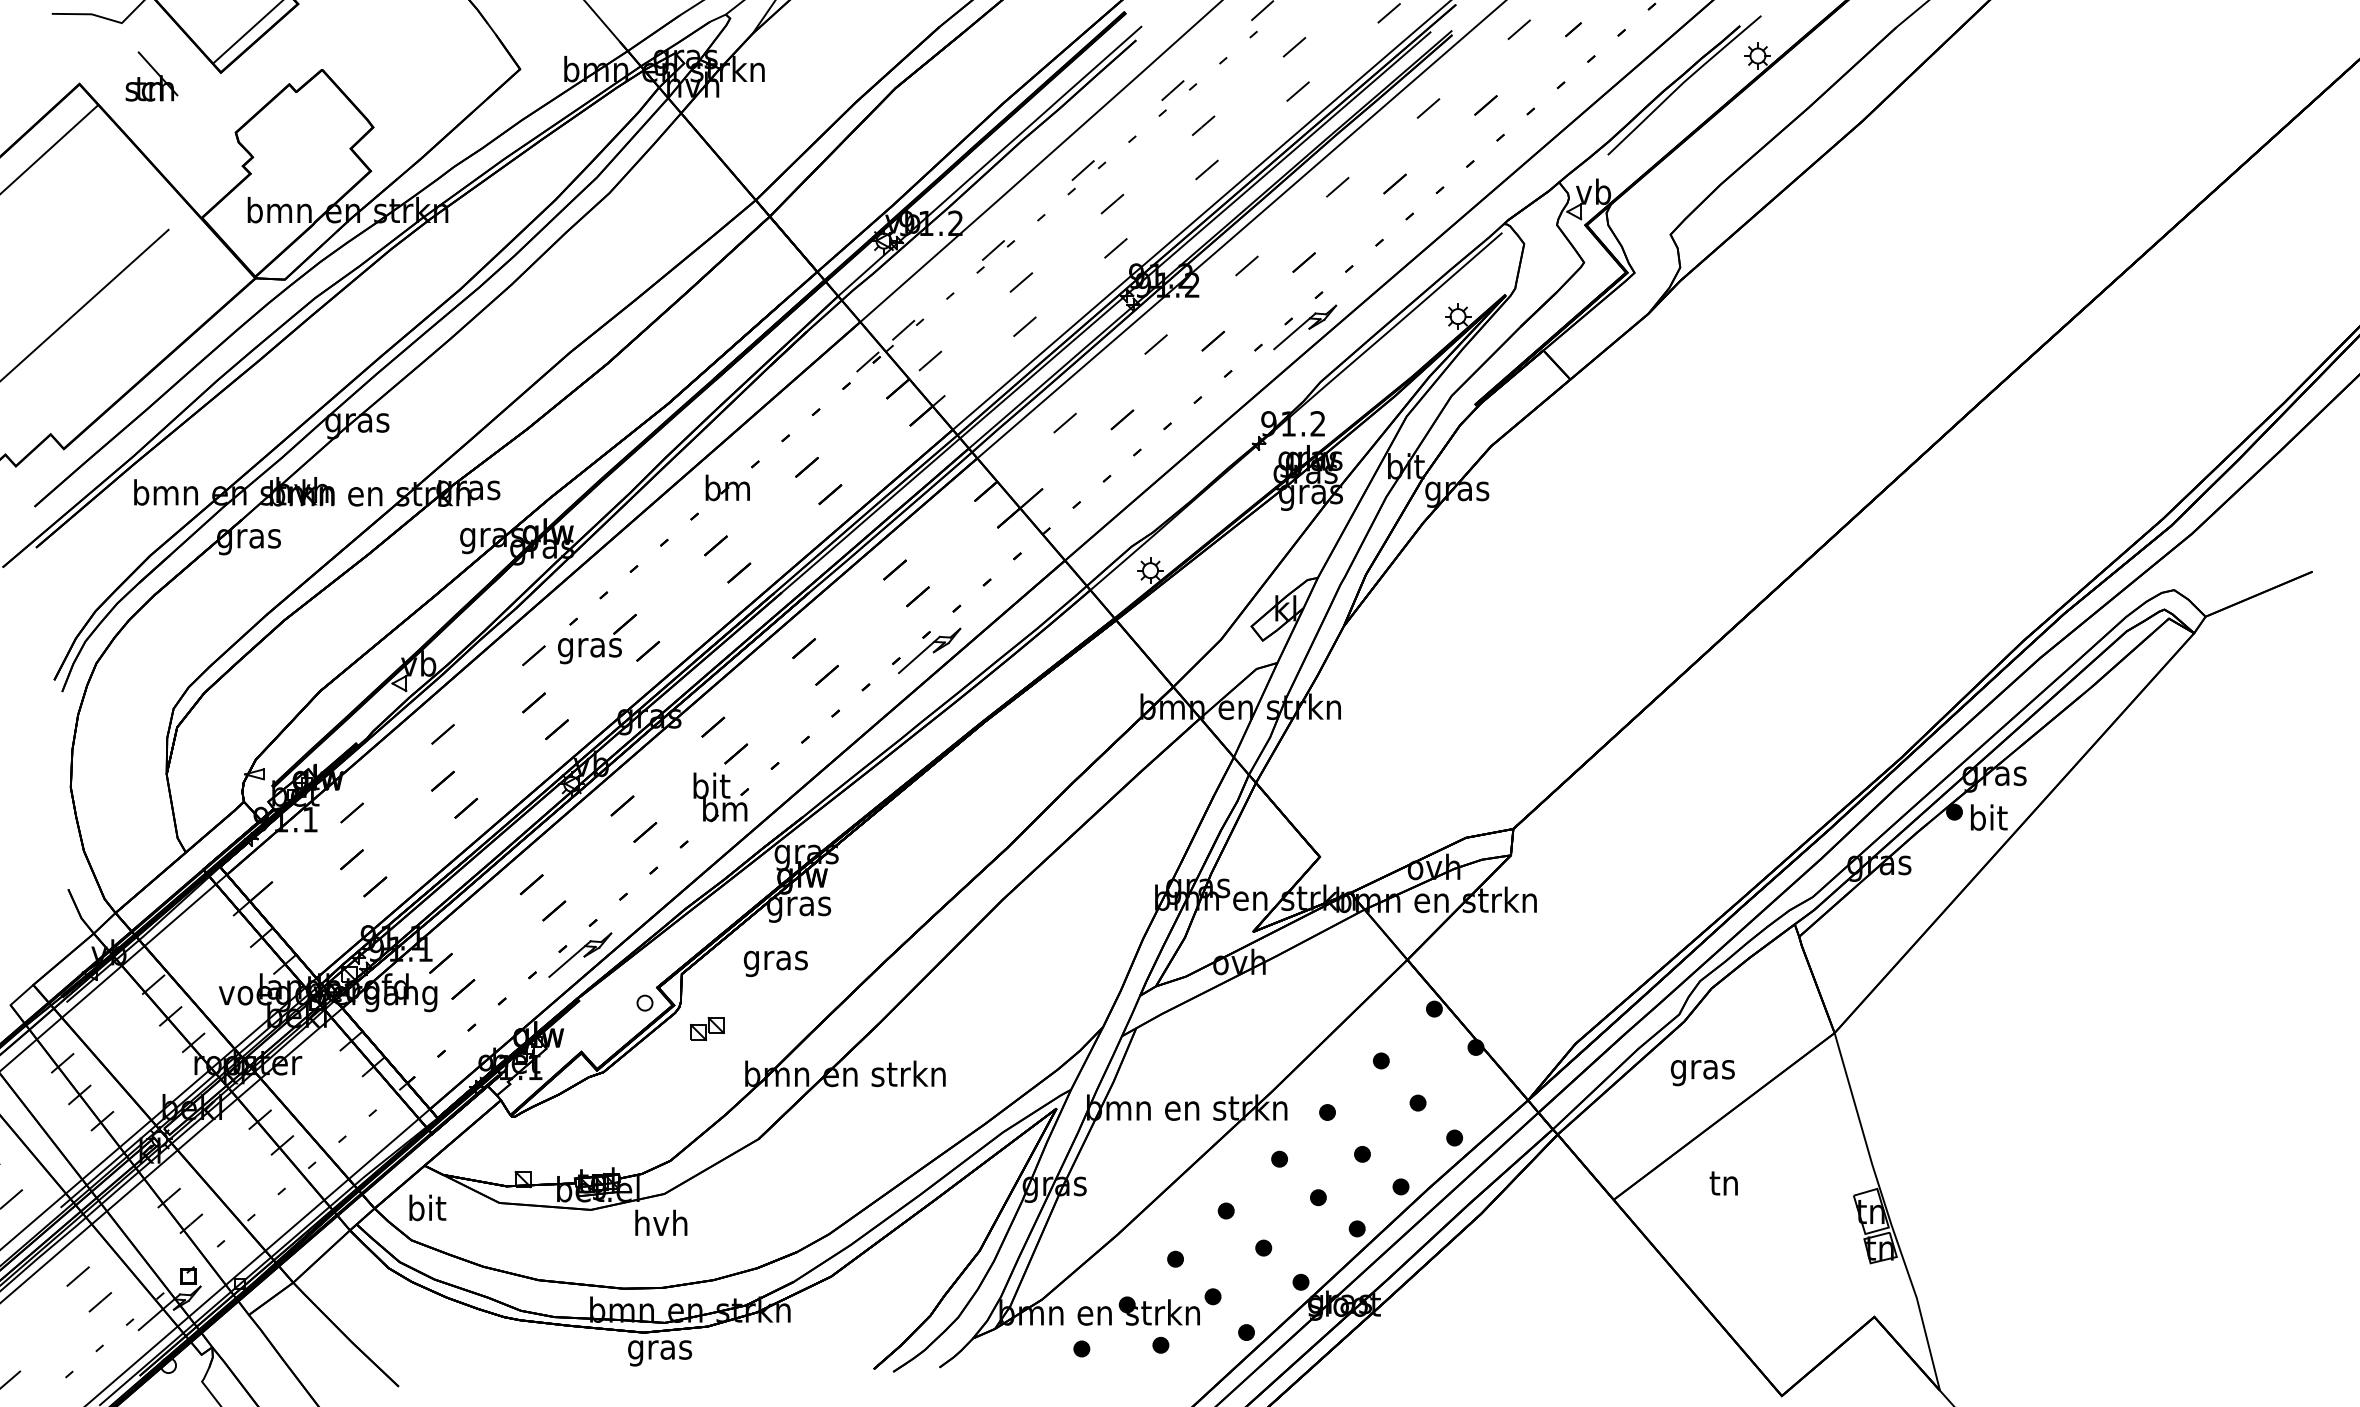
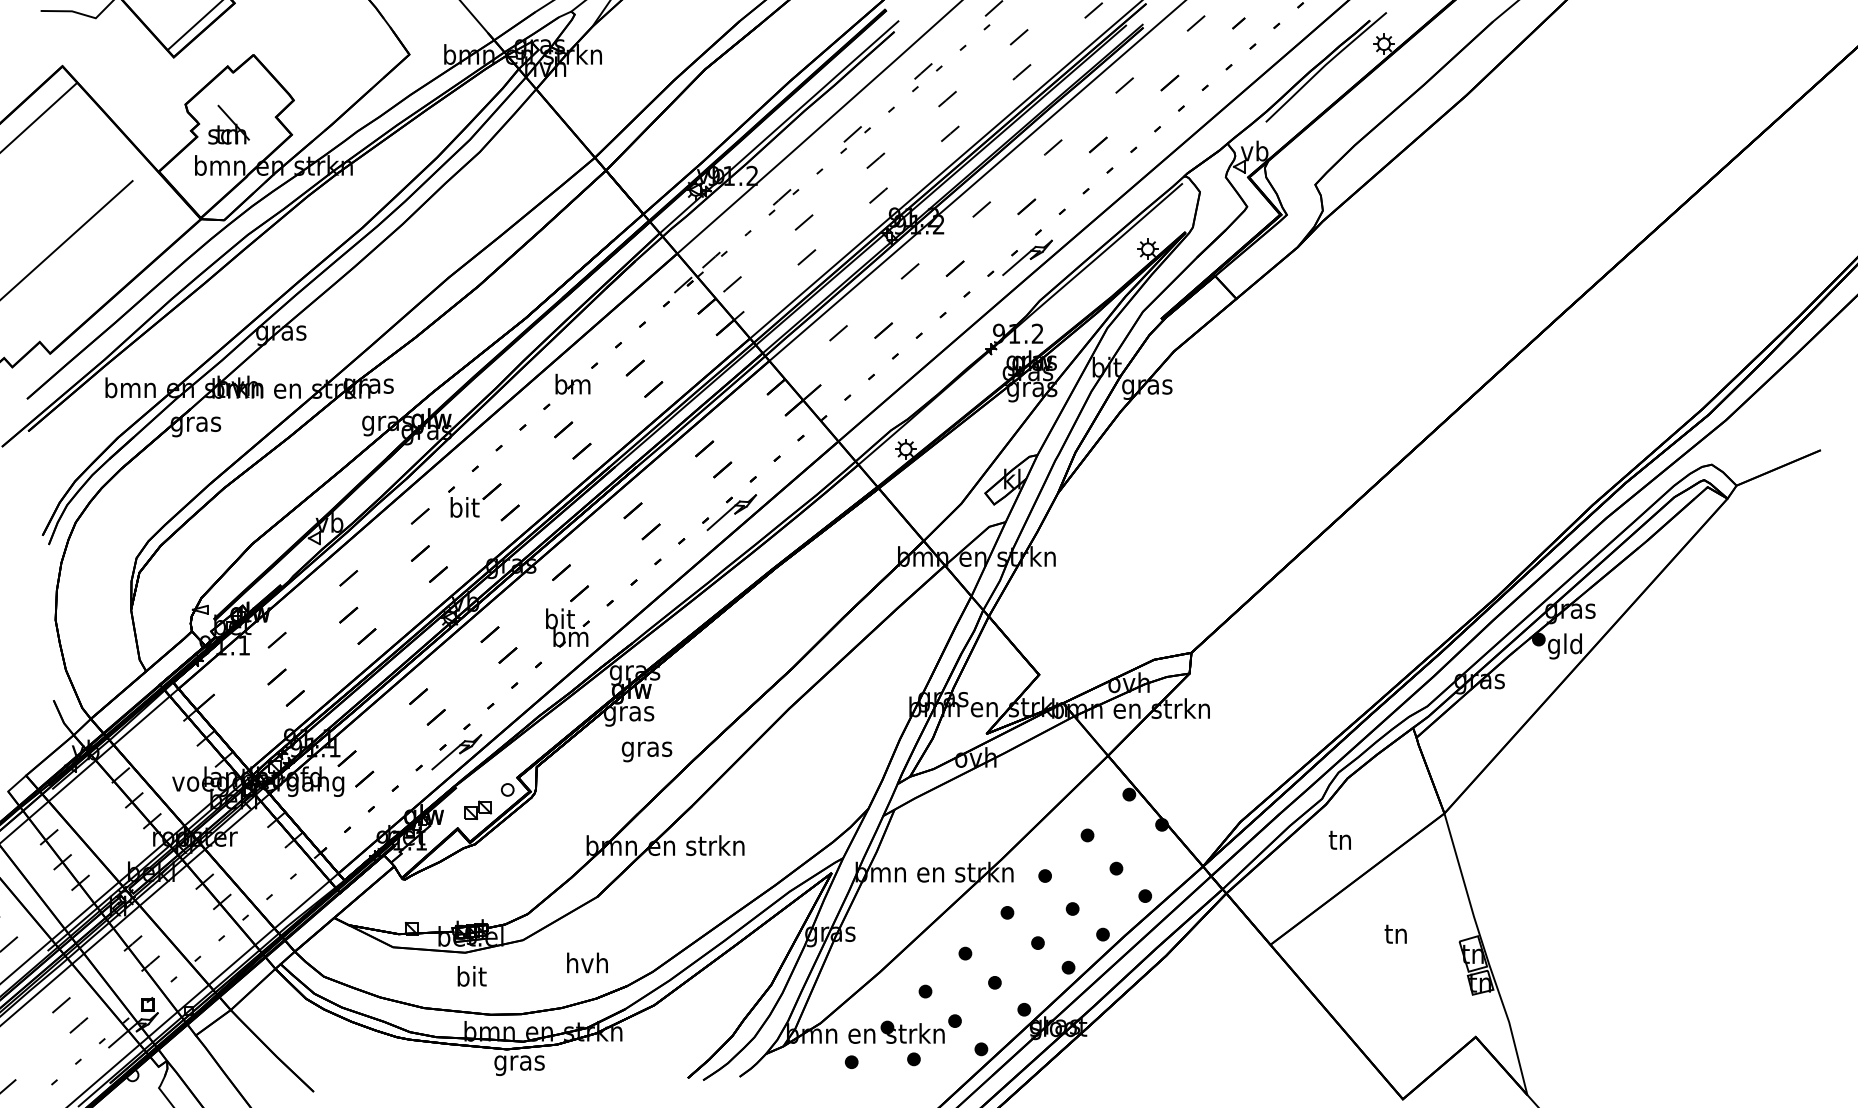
part: (151, 76) -> (228, 124), moved
text: (589, 647) -> (464, 509), gras -> bit
text: (1987, 820) -> (1564, 646), bit -> gld
text: (775, 963) -> (646, 751), moved
part: (707, 1028) -> (478, 809), moved
text: (1702, 1070) -> (1340, 842), gras -> tn
text: (1723, 1183) -> (1395, 934), moved
text: (427, 1207) -> (471, 976), moved
text: (661, 1222) -> (587, 962), moved

